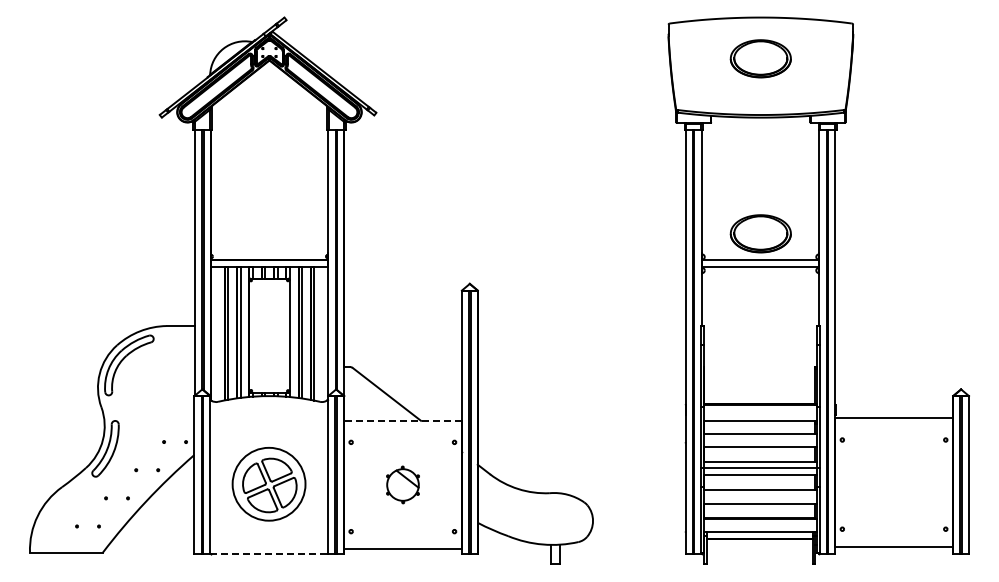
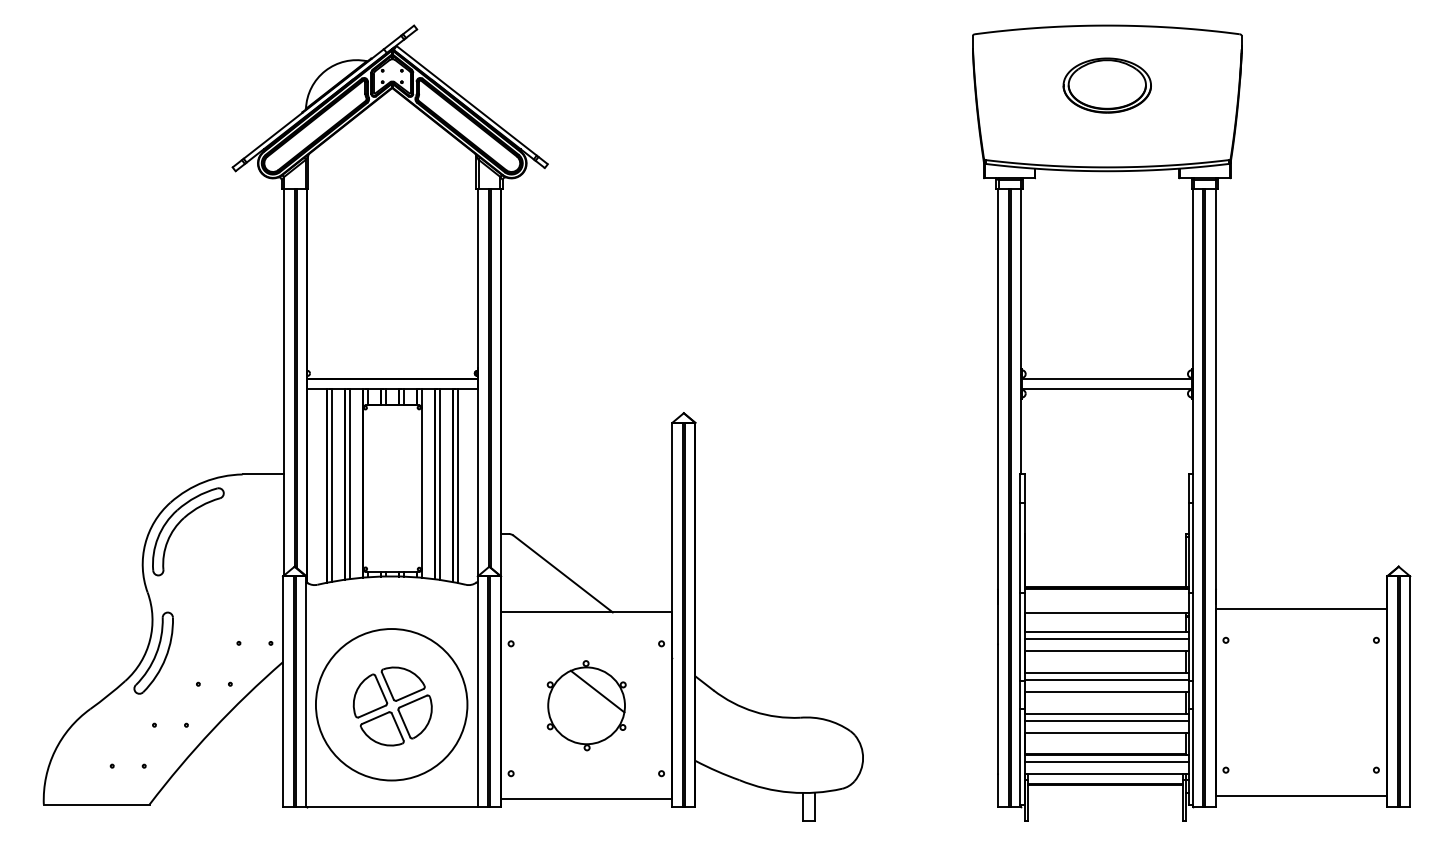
part: (760, 233) -> (1106, 339), removed
line: (403, 420) -> (587, 611), dashed -> solid
line: (760, 439) -> (1106, 639), added
circle: (269, 484) -> (392, 705), size x1.43
part: (402, 484) -> (585, 705), size x1.67
line: (760, 495) -> (1106, 721), added
line: (760, 523) -> (1106, 761), added
line: (269, 554) -> (392, 806), dashed -> solid

